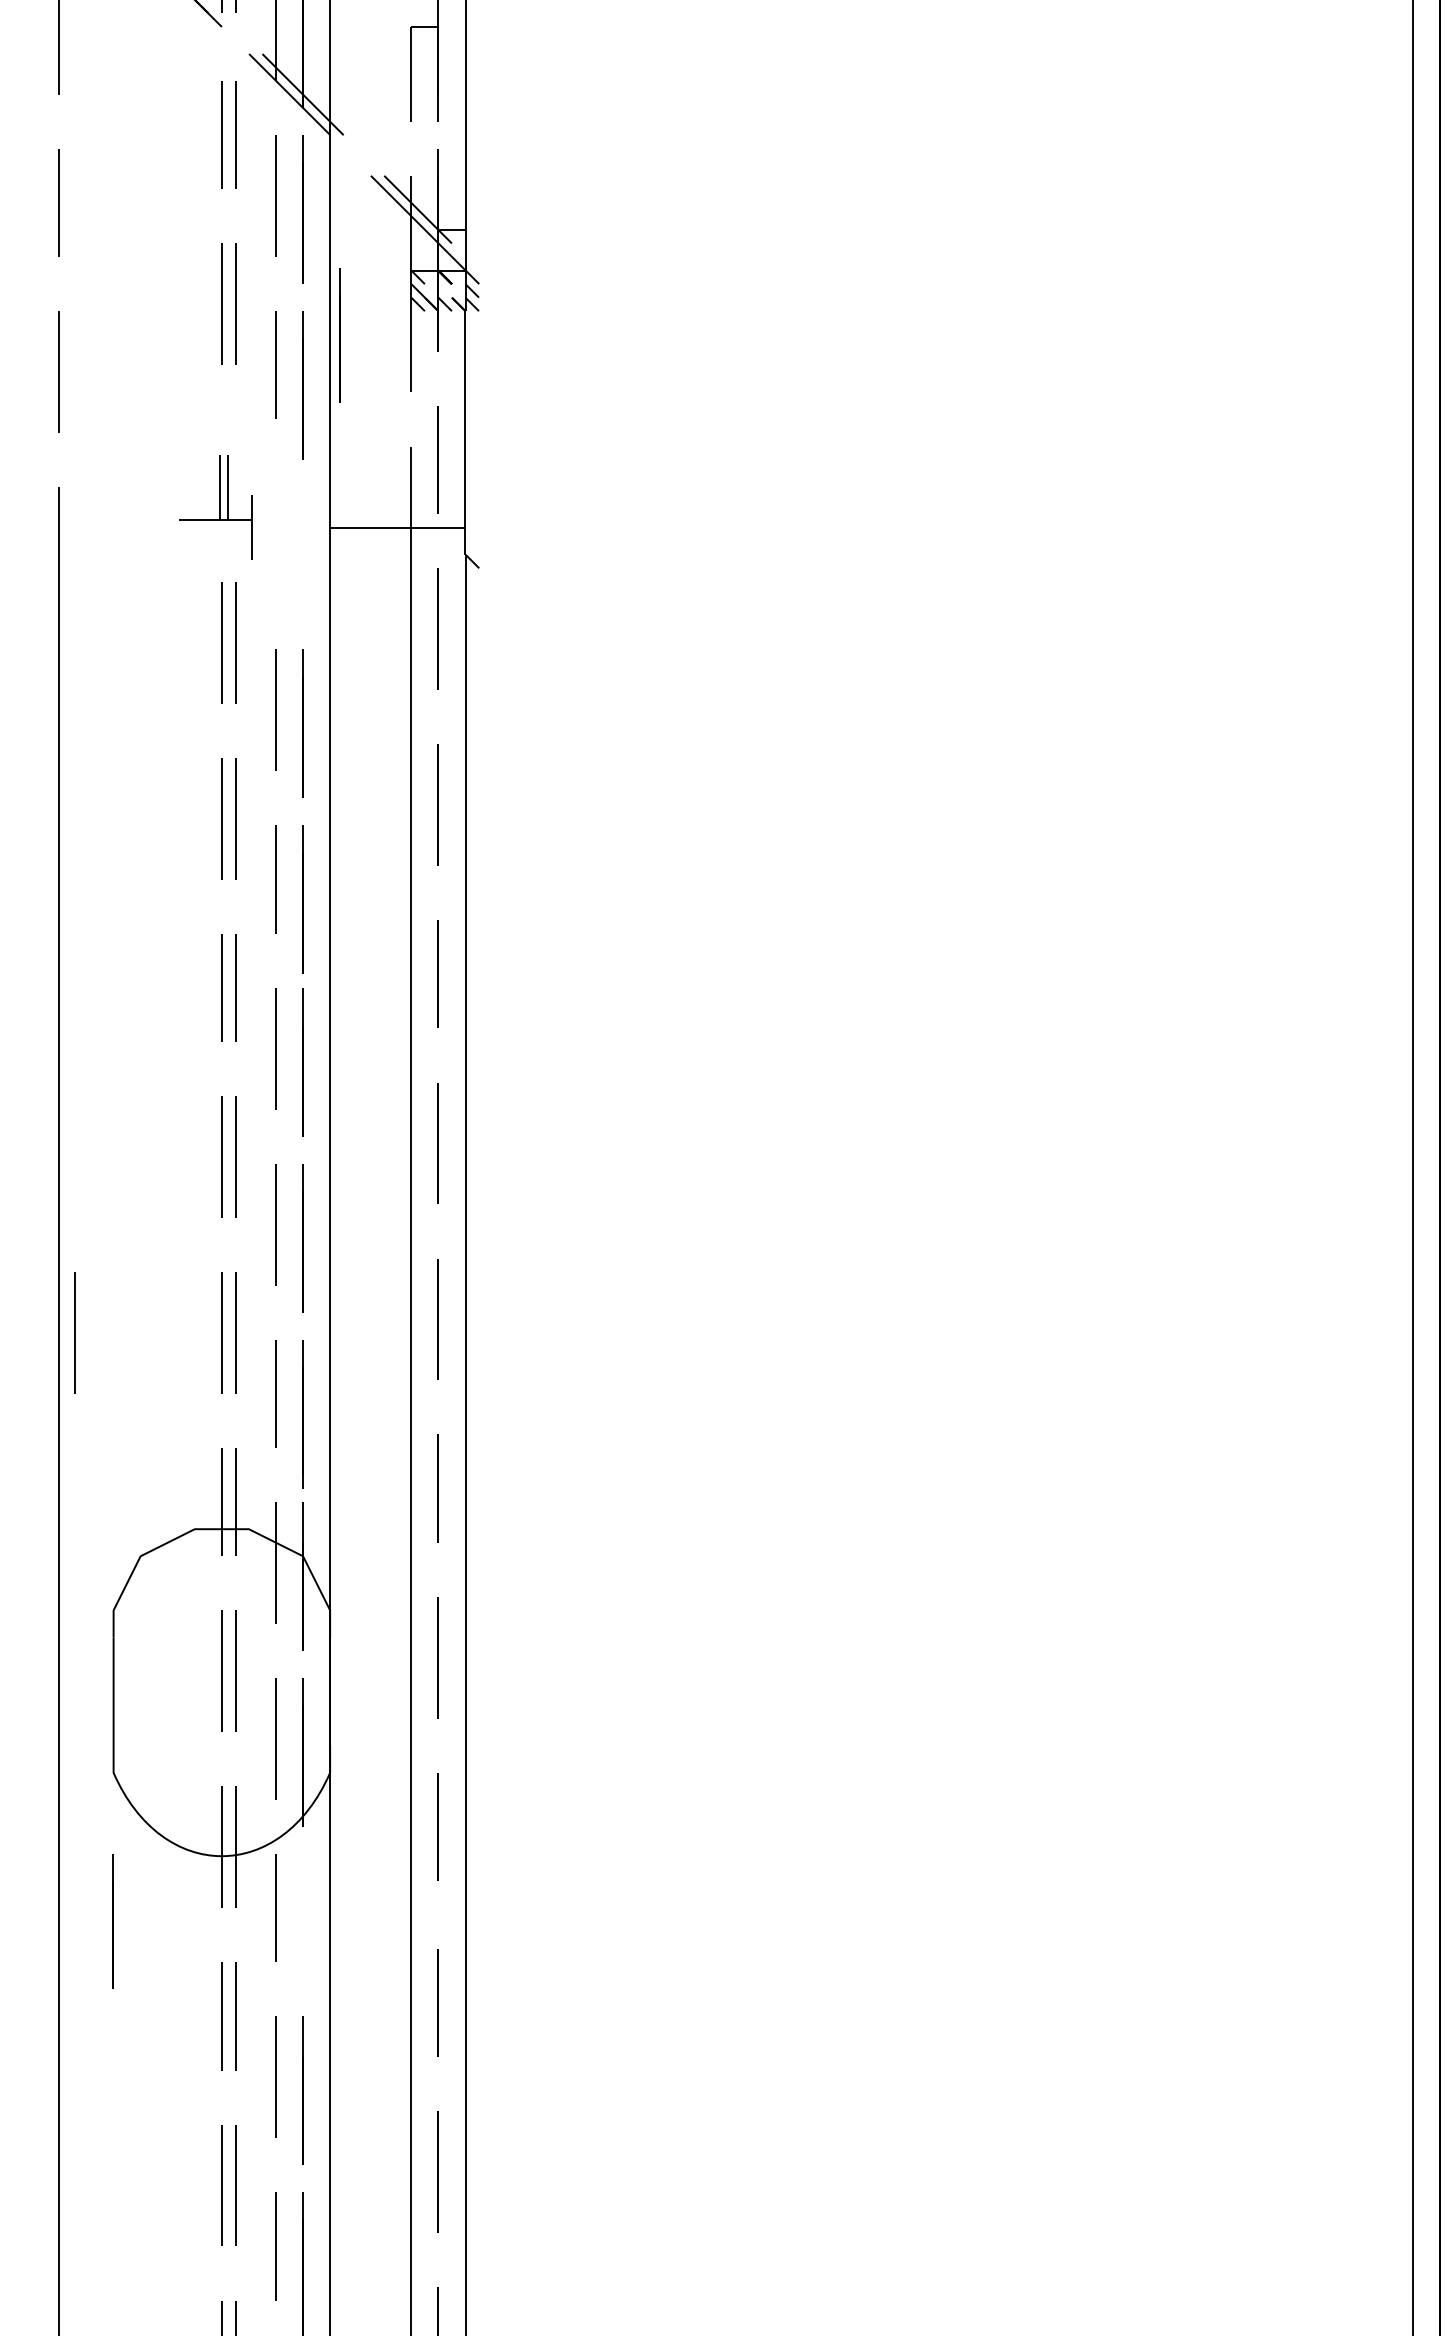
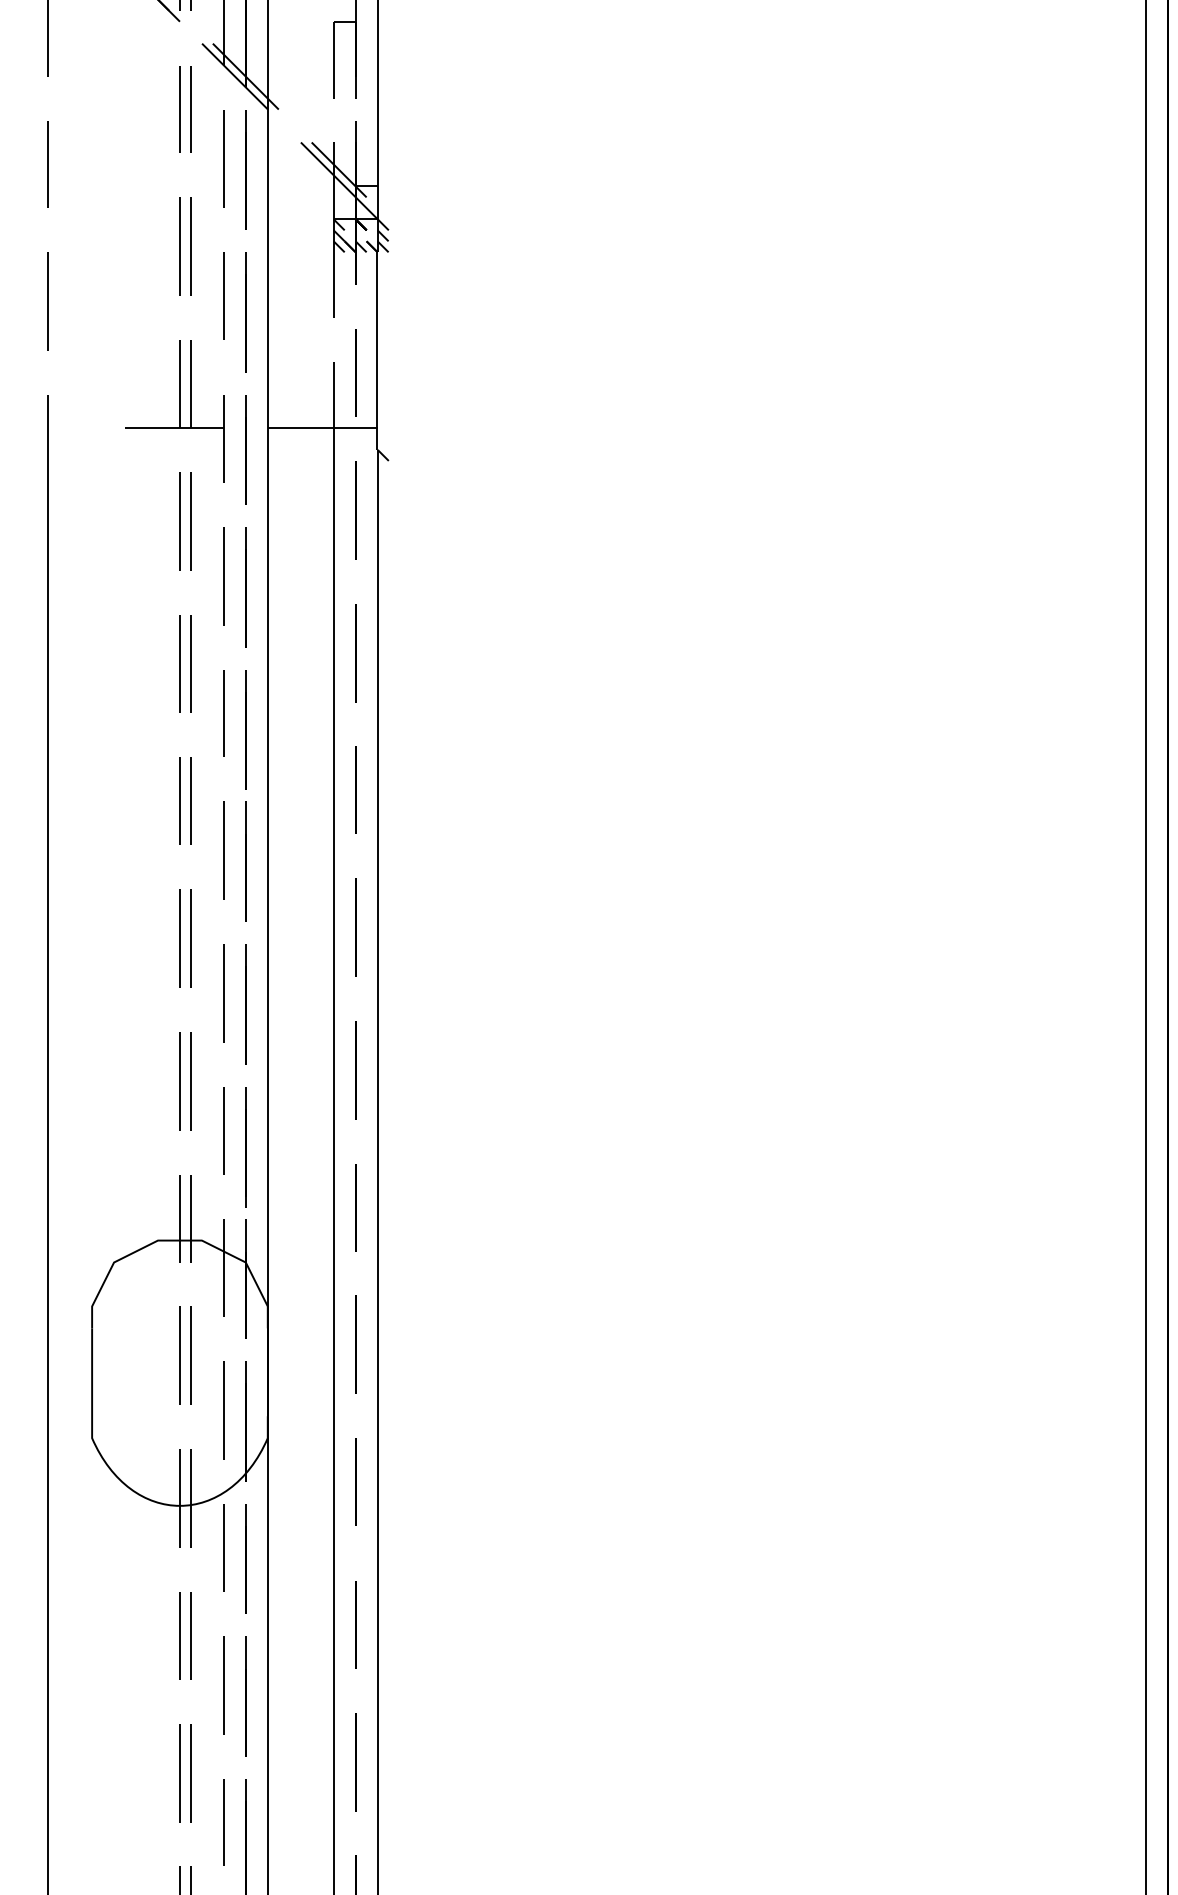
line: (339, 334) -> (245, 449), moved
part: (215, 507) -> (174, 411), size x1.67
line: (74, 1333) -> (60, 1081), removed
line: (112, 1921) -> (245, 1558), moved

